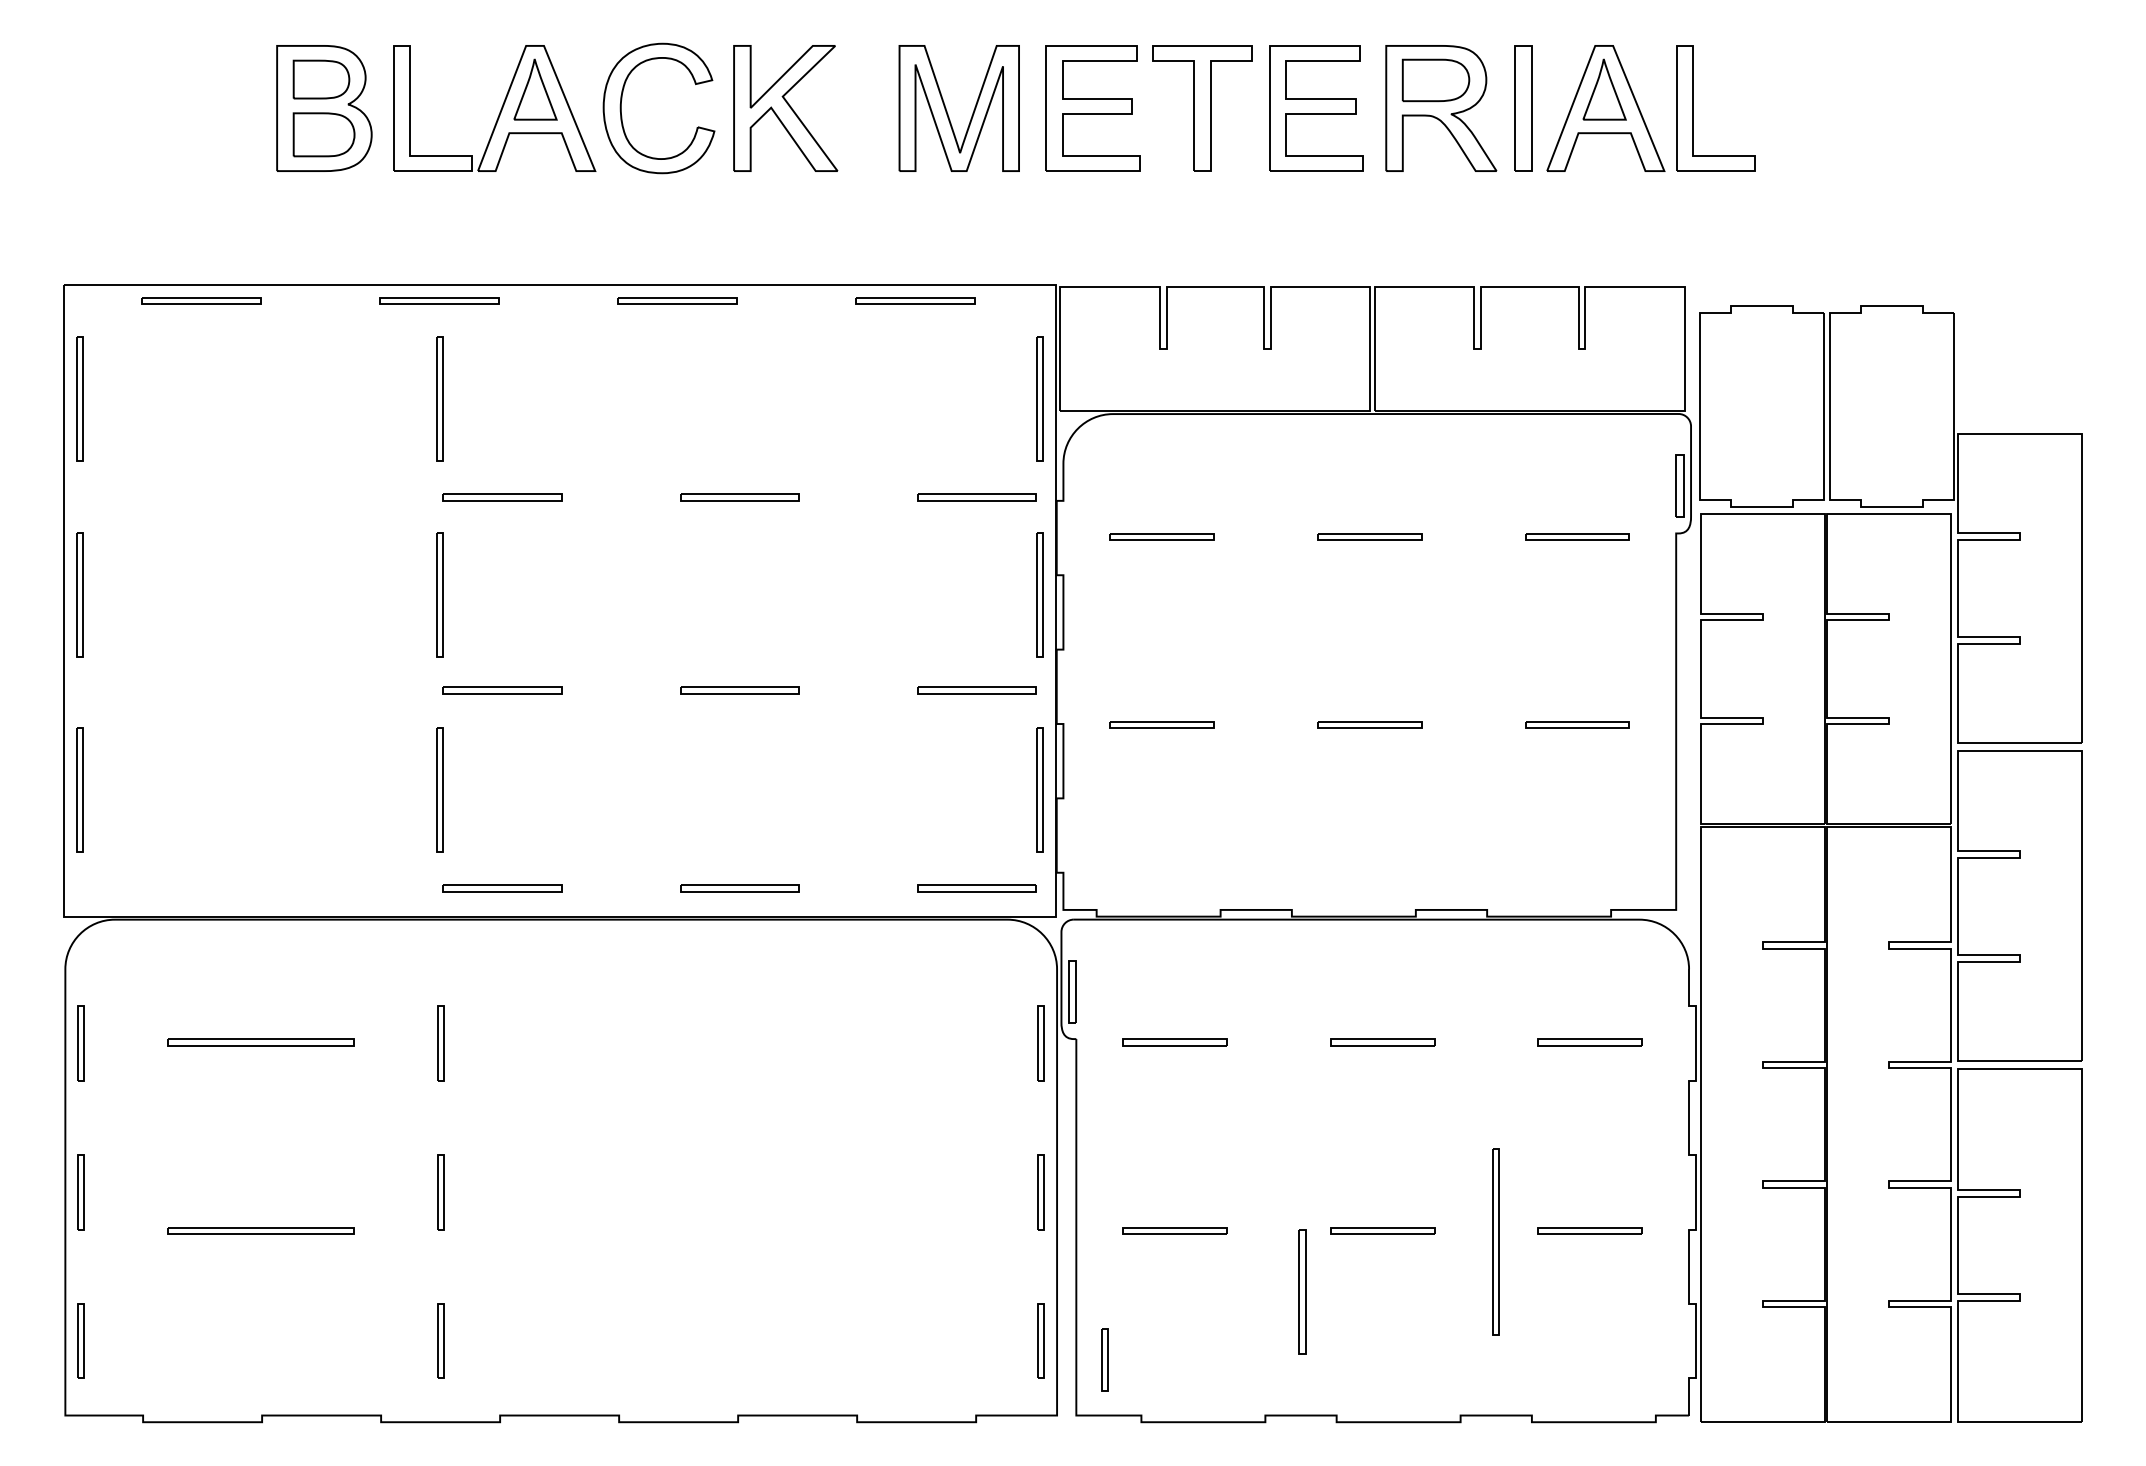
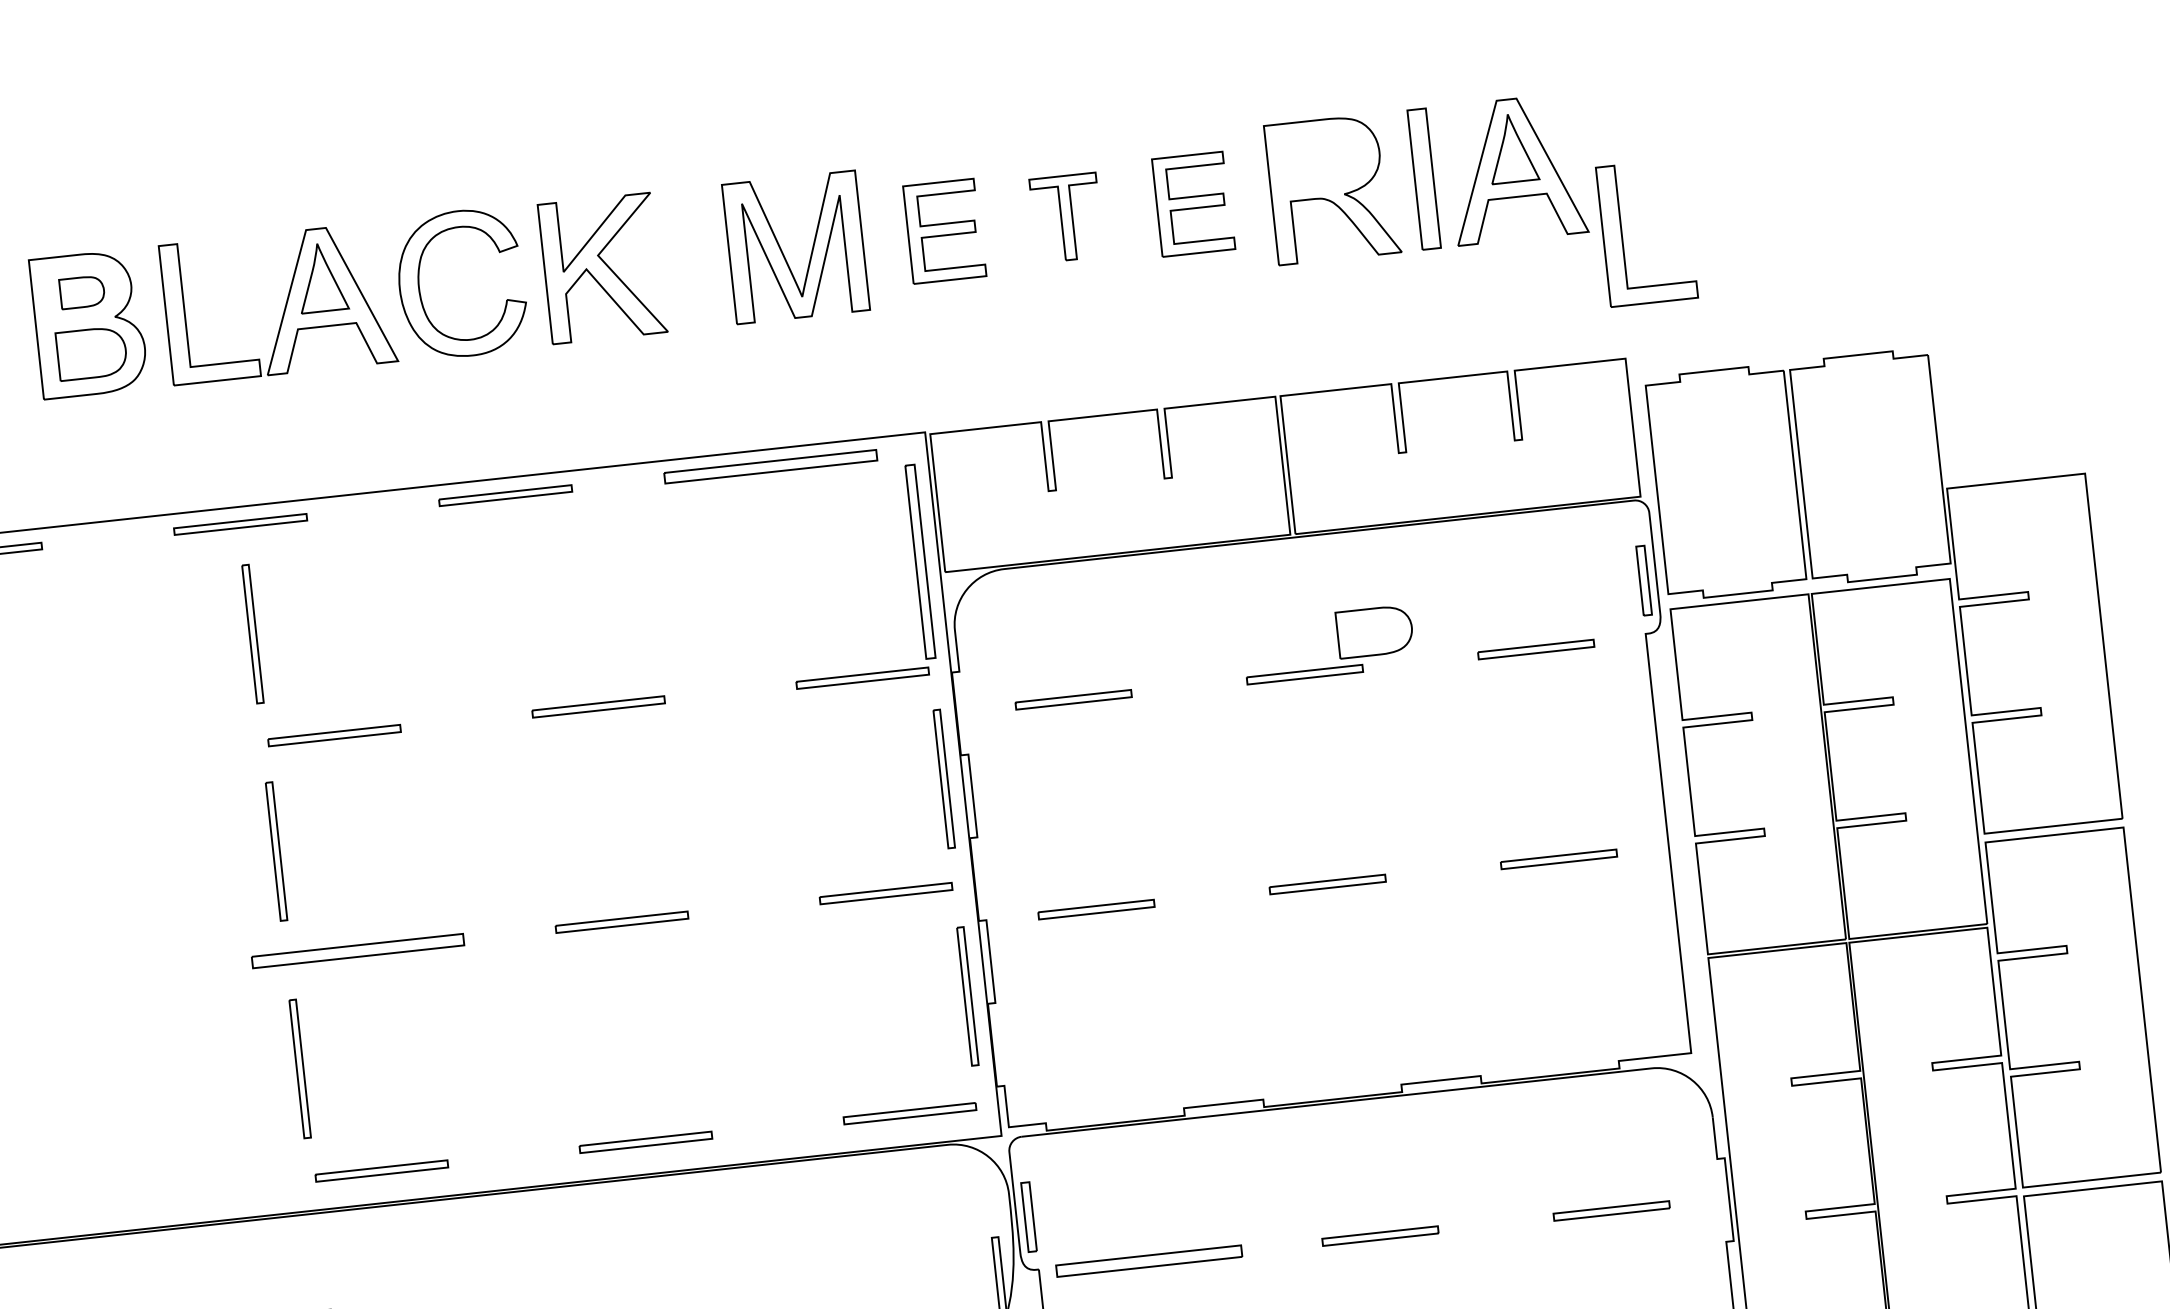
part: (321, 79) -> (82, 292), size x0.7
part: (1435, 80) -> (1374, 631), moved
part: (1092, 108) -> (944, 231), size x0.7
part: (1202, 108) -> (1066, 217), size x0.6
part: (1316, 108) -> (1193, 204), size x0.7
part: (1693, 108) -> (1621, 235), moved
part: (915, 300) -> (770, 466), size x1.6
part: (1039, 398) -> (920, 560), size x1.4
part: (502, 690) -> (357, 950), size x1.6
part: (1174, 1042) -> (1148, 1261), size x1.6

